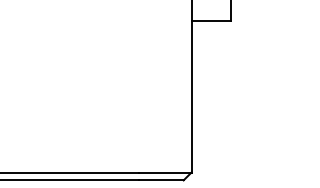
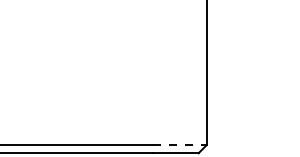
line: (165, 172) -> (180, 145), solid -> dashed

